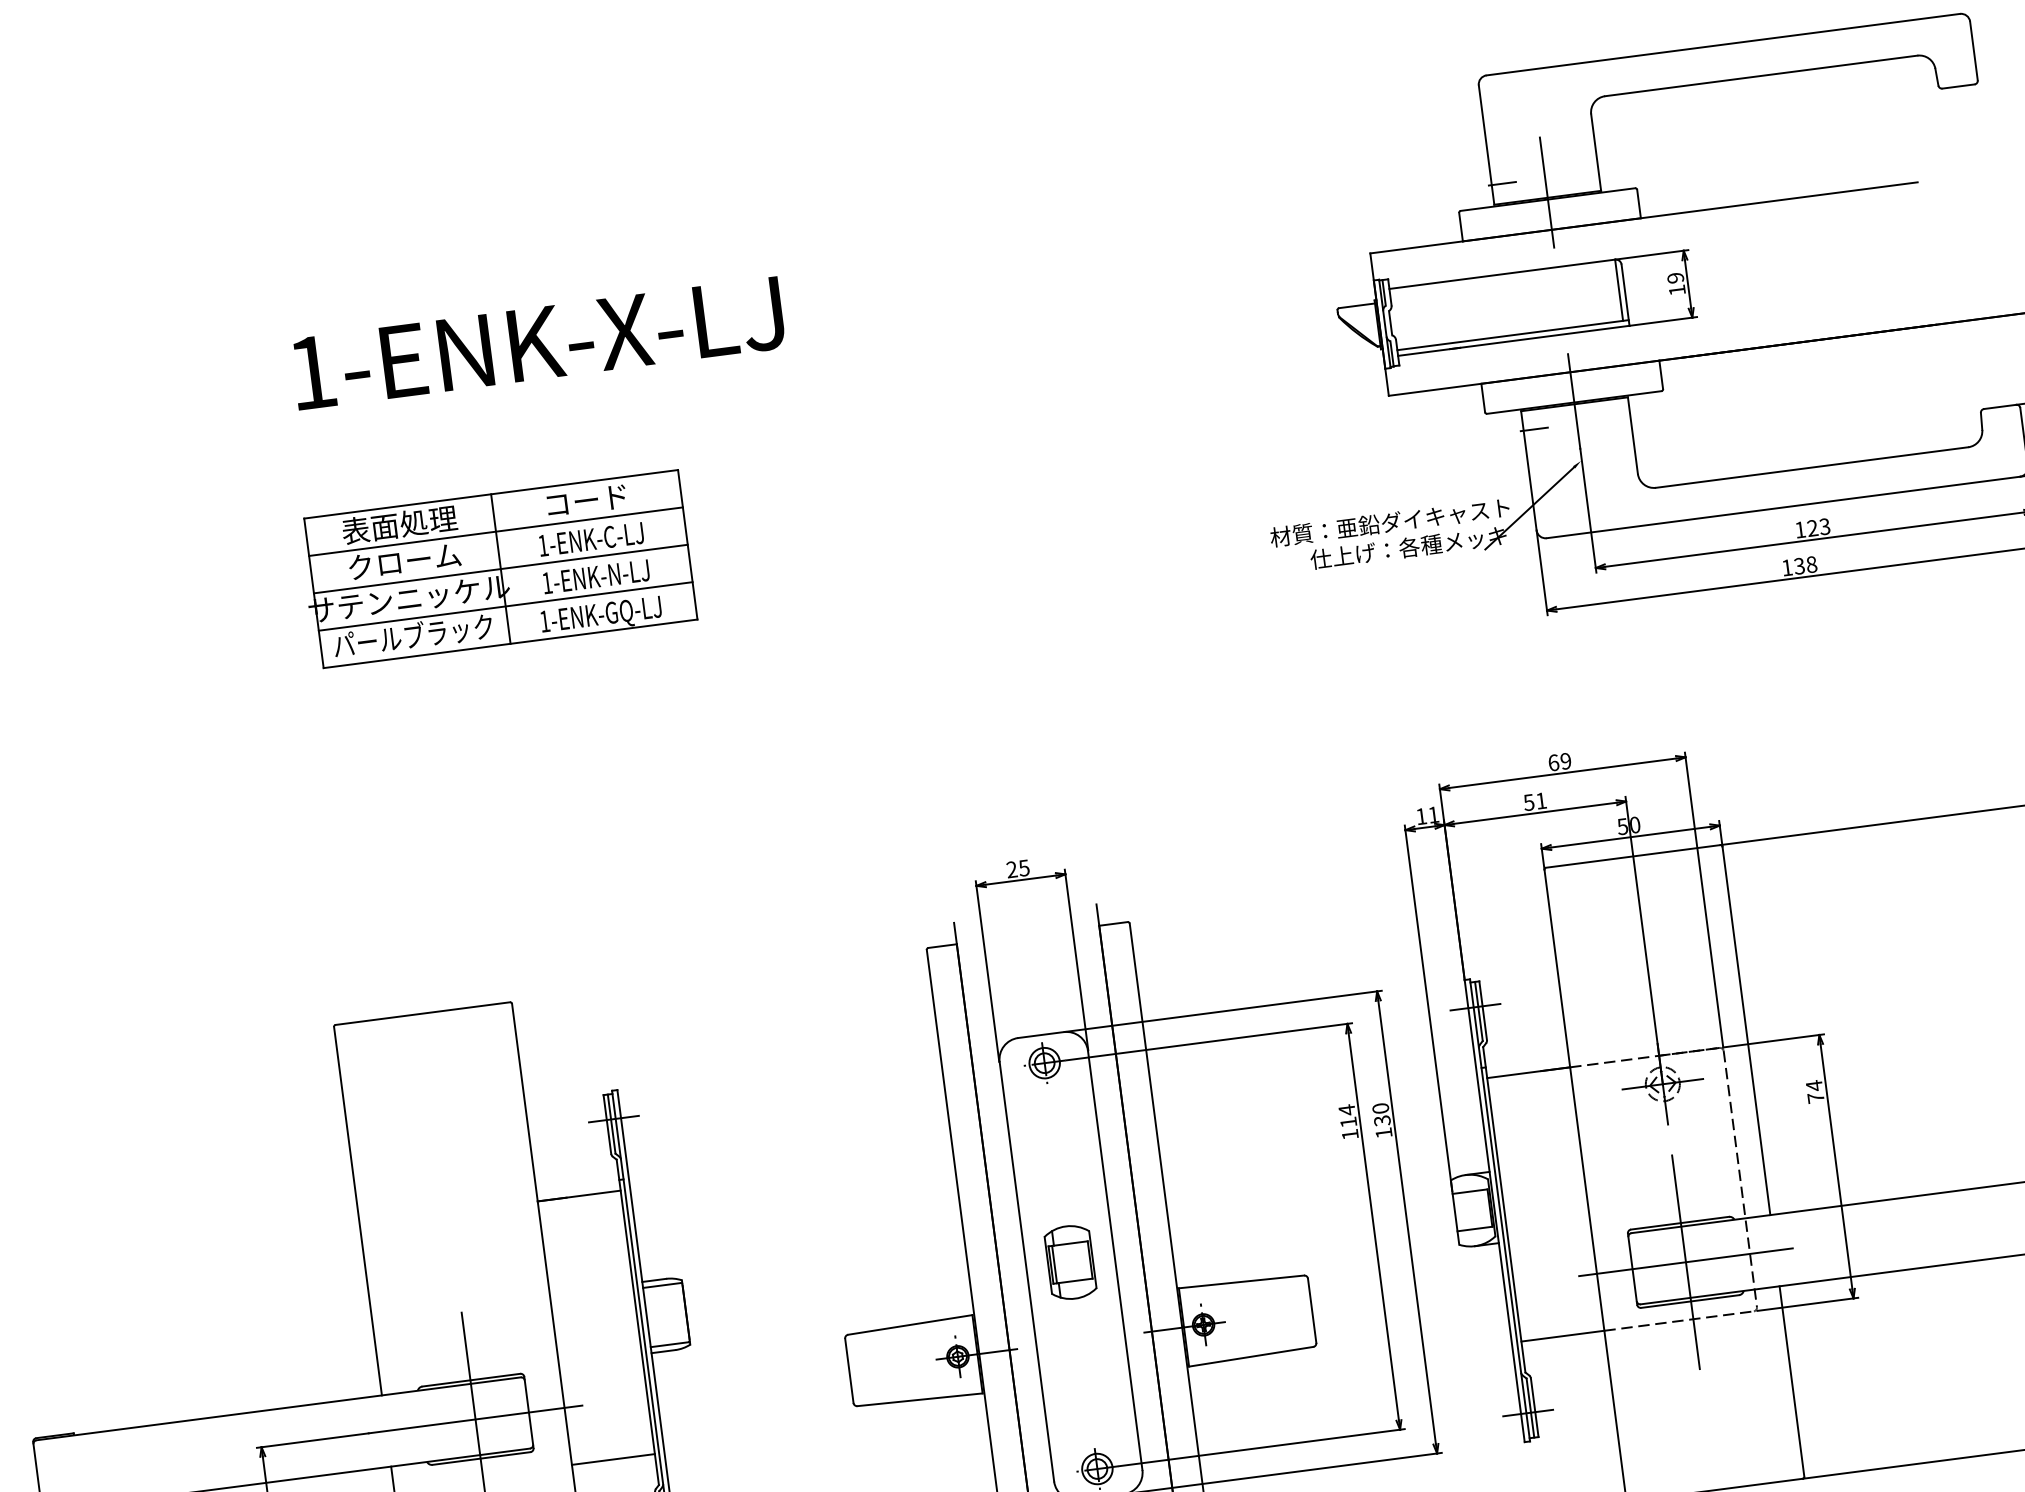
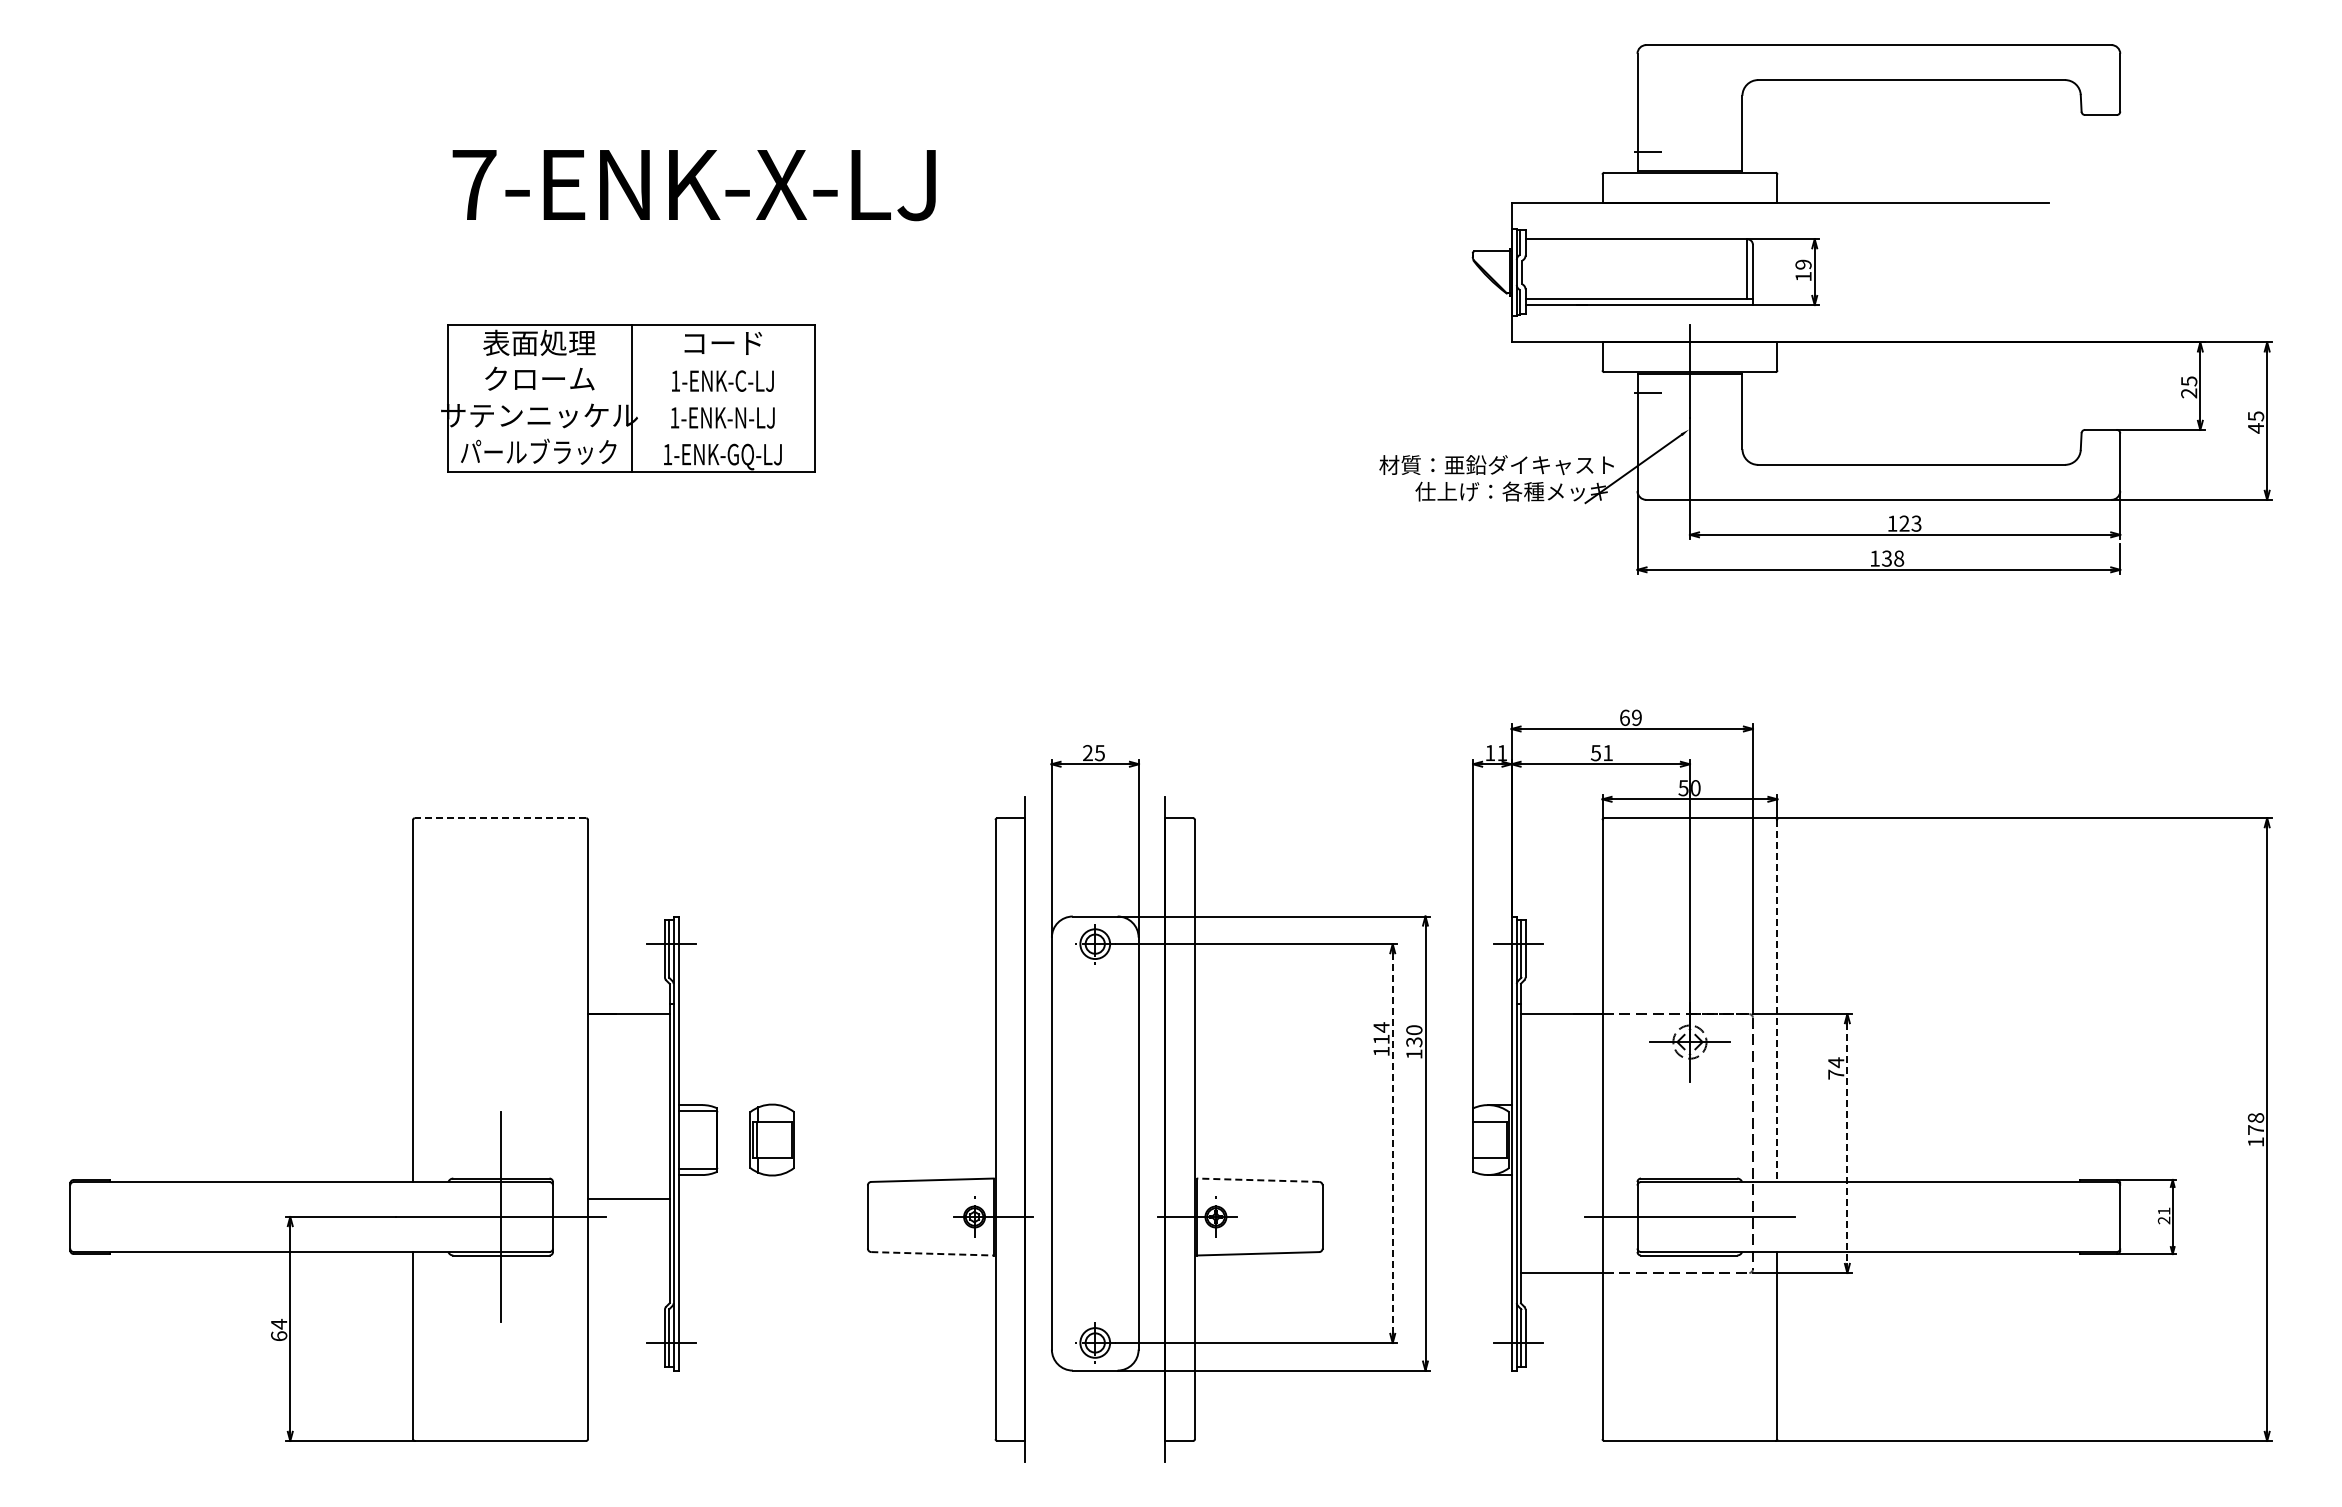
line: (1546, 192) -> (1689, 165), removed
text: (312, 372) -> (474, 184), 1-ENK-X-LJ -> 7-ENK-X-LJ
line: (495, 531) -> (631, 361), removed
line: (500, 569) -> (631, 398), removed
line: (505, 606) -> (631, 435), removed
line: (422, 1013) -> (500, 818), solid -> dashed
line: (1746, 1031) -> (1777, 1001), solid -> dashed
line: (1836, 1167) -> (1847, 1144), solid -> dashed
line: (1373, 1227) -> (1392, 1144), solid -> dashed
line: (1685, 1261) -> (1689, 1216), removed
part: (1069, 1262) -> (771, 1139), moved
line: (1241, 1282) -> (1257, 1180), solid -> dashed
line: (920, 1399) -> (933, 1253), solid -> dashed
line: (613, 1460) -> (628, 1199), moved

